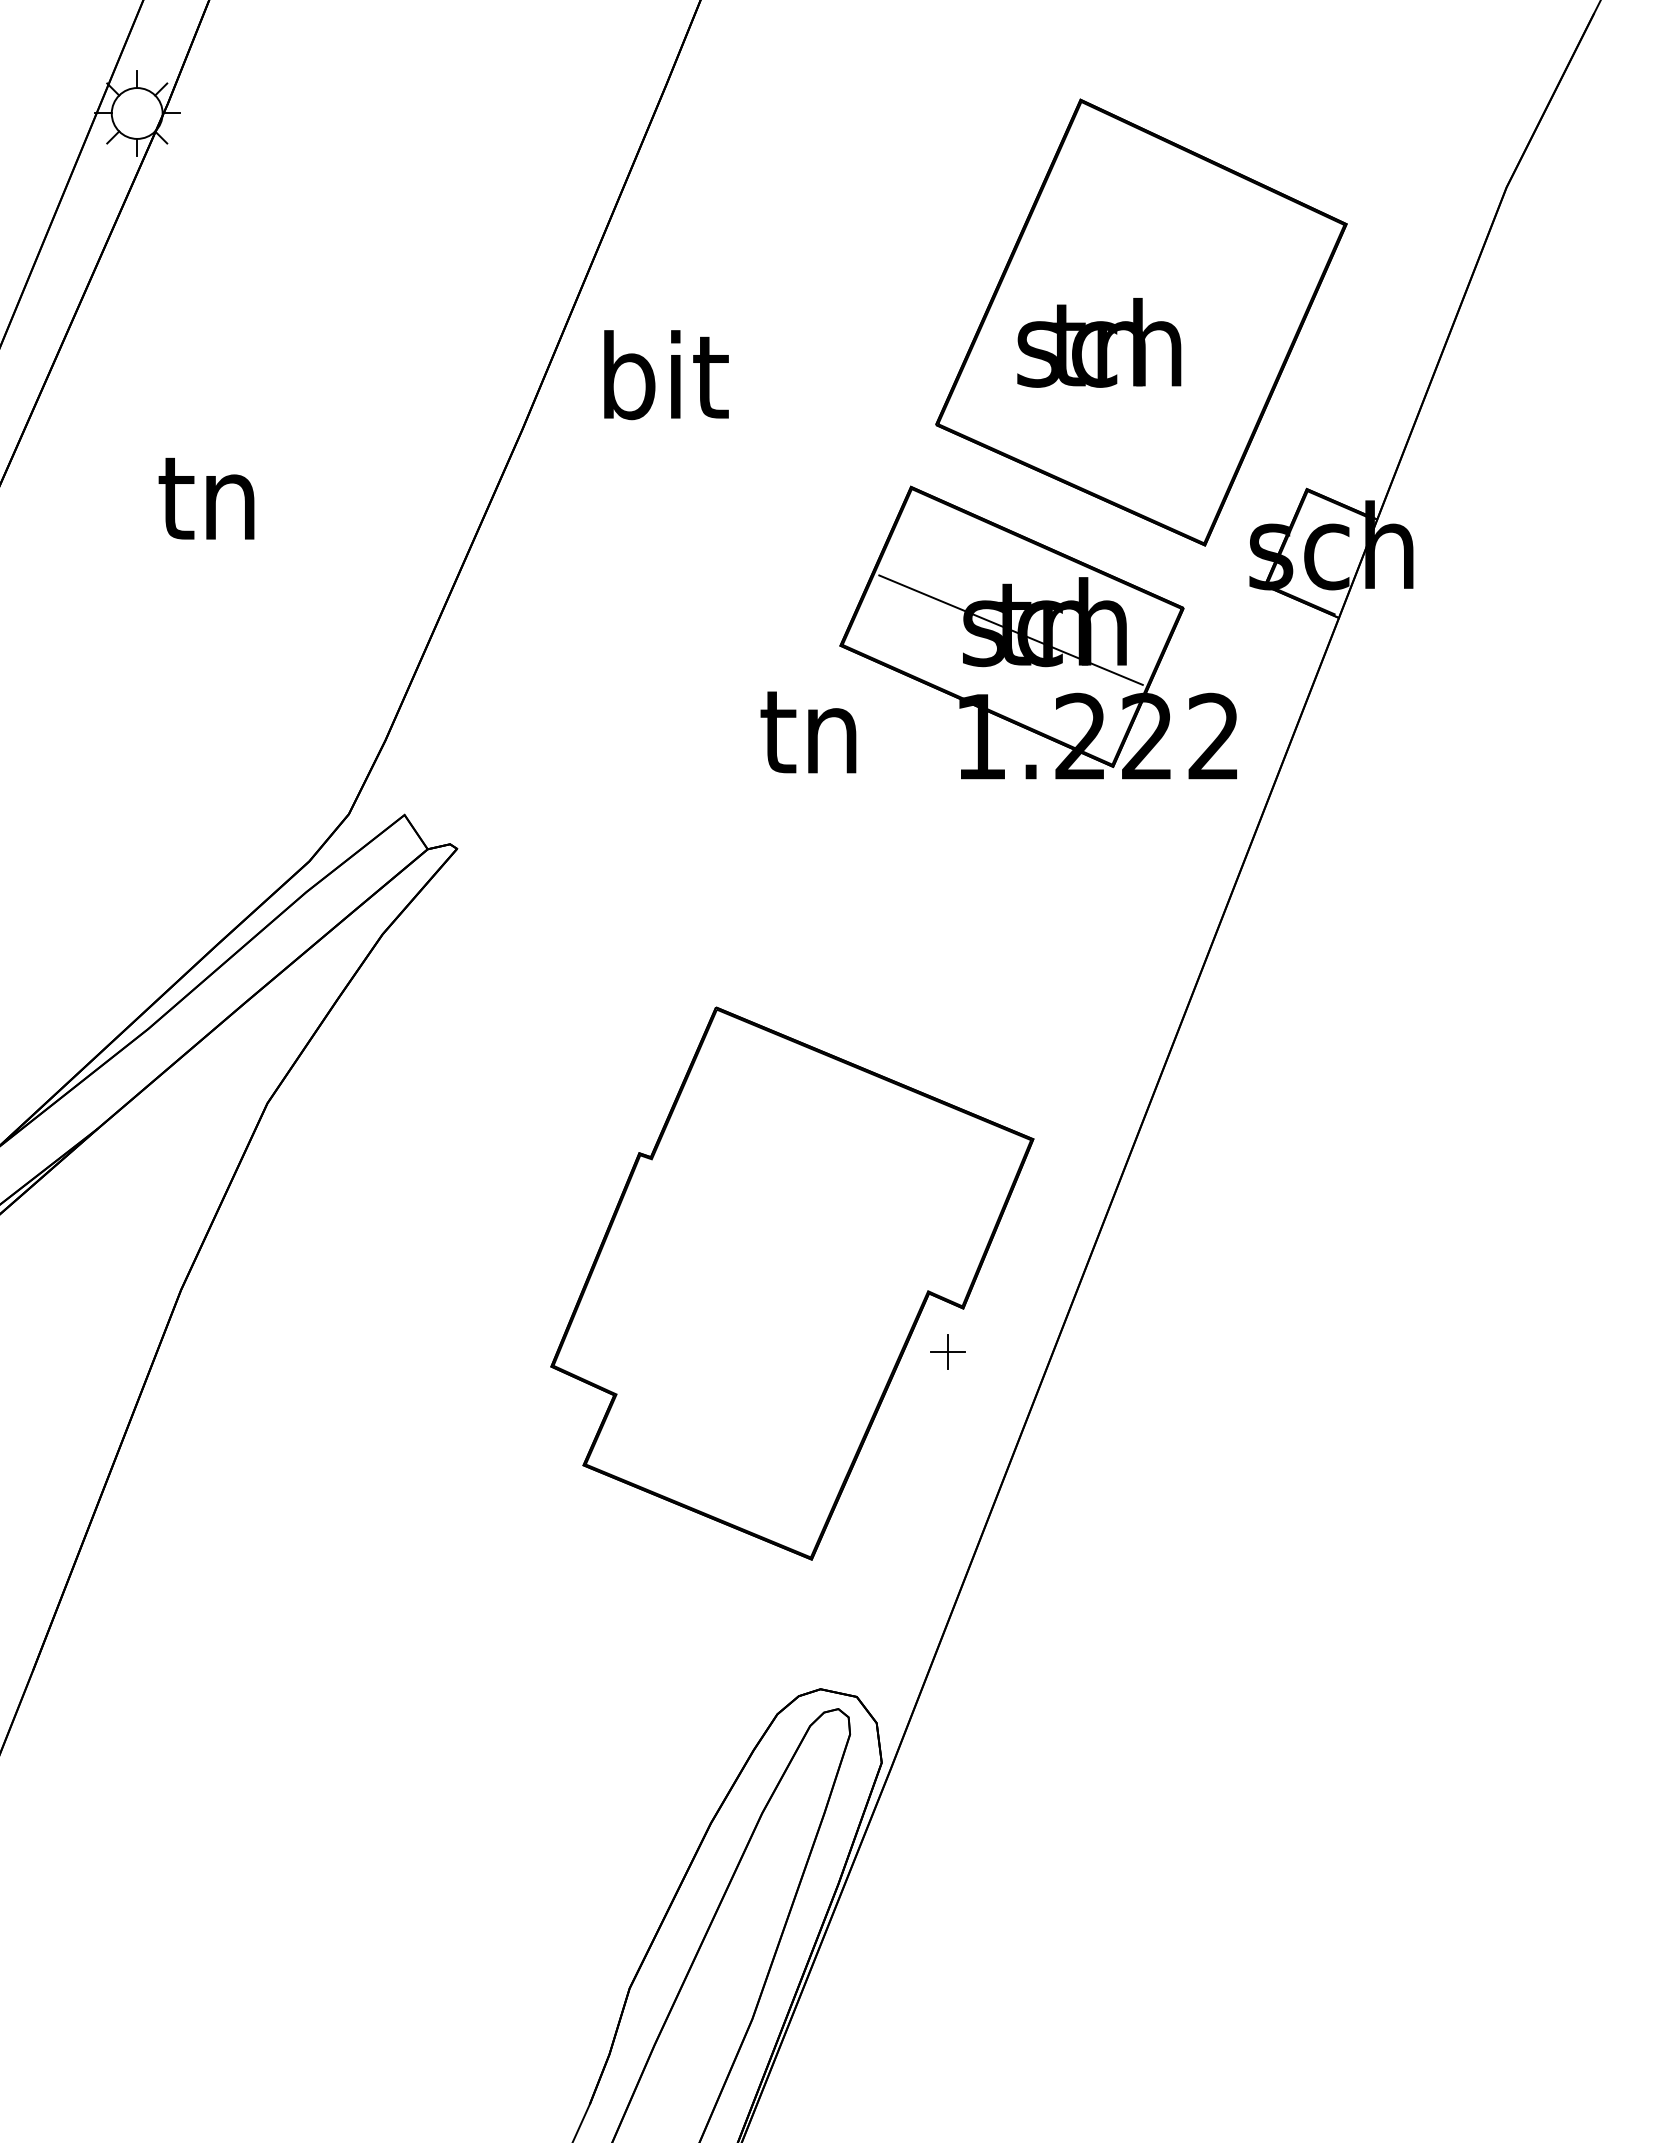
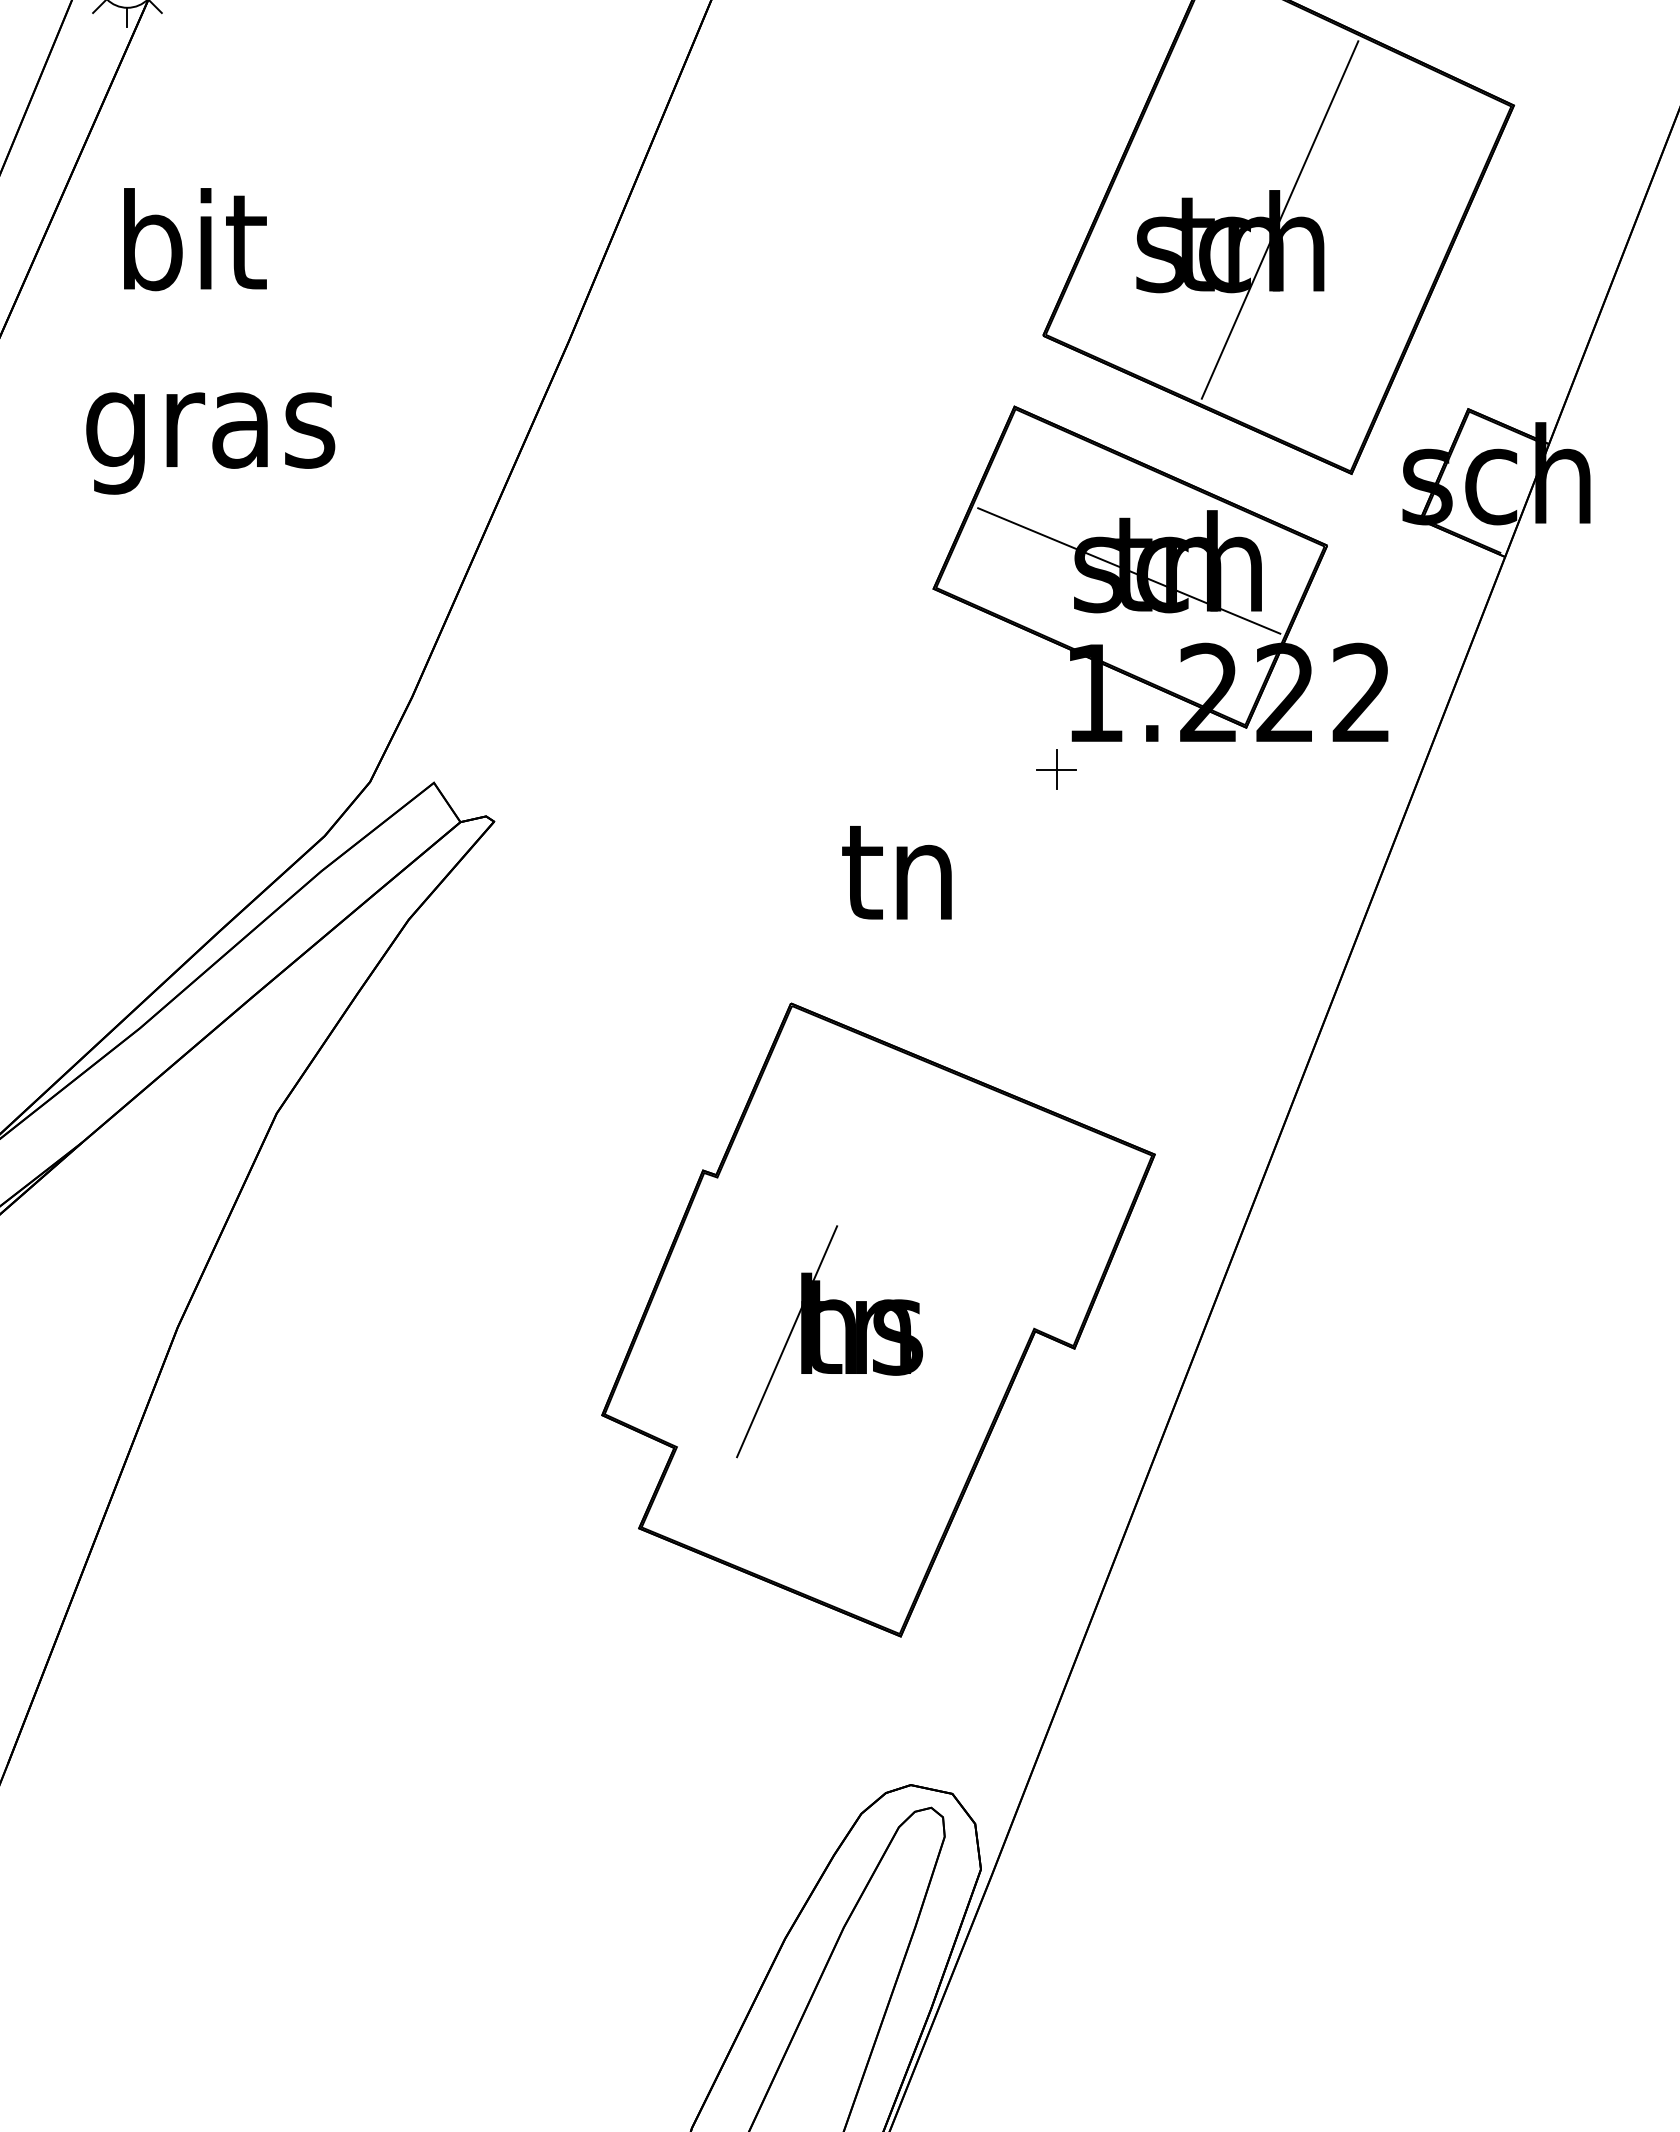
line: (1142, 323) -> (1279, 219), added
text: (666, 375) -> (195, 240), moved
text: (209, 510) -> (210, 433), tn -> gras
text: (808, 732) -> (897, 872), moved
part: (741, 1302) -> (820, 1341), added
part: (947, 1351) -> (1056, 768), moved

